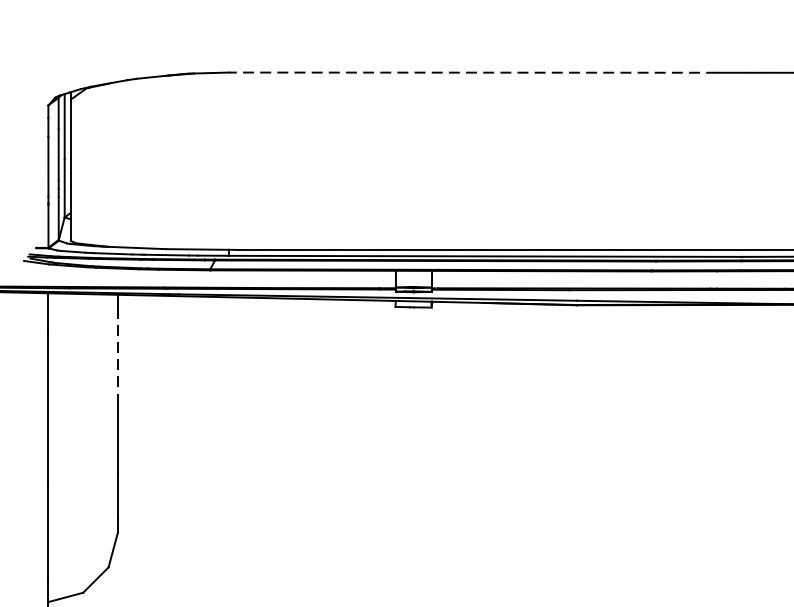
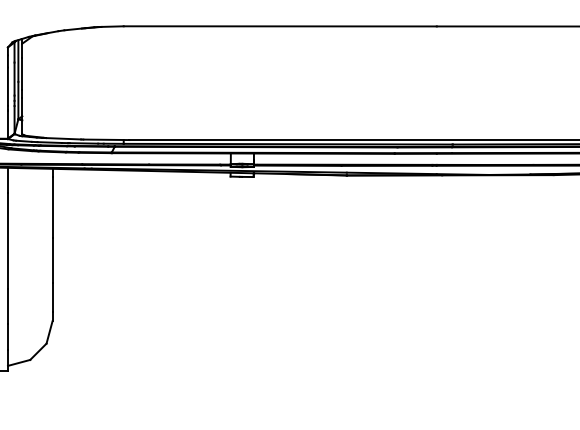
line: (473, 72) -> (280, 26), dashed -> solid
line: (117, 355) -> (52, 207), dashed -> solid

